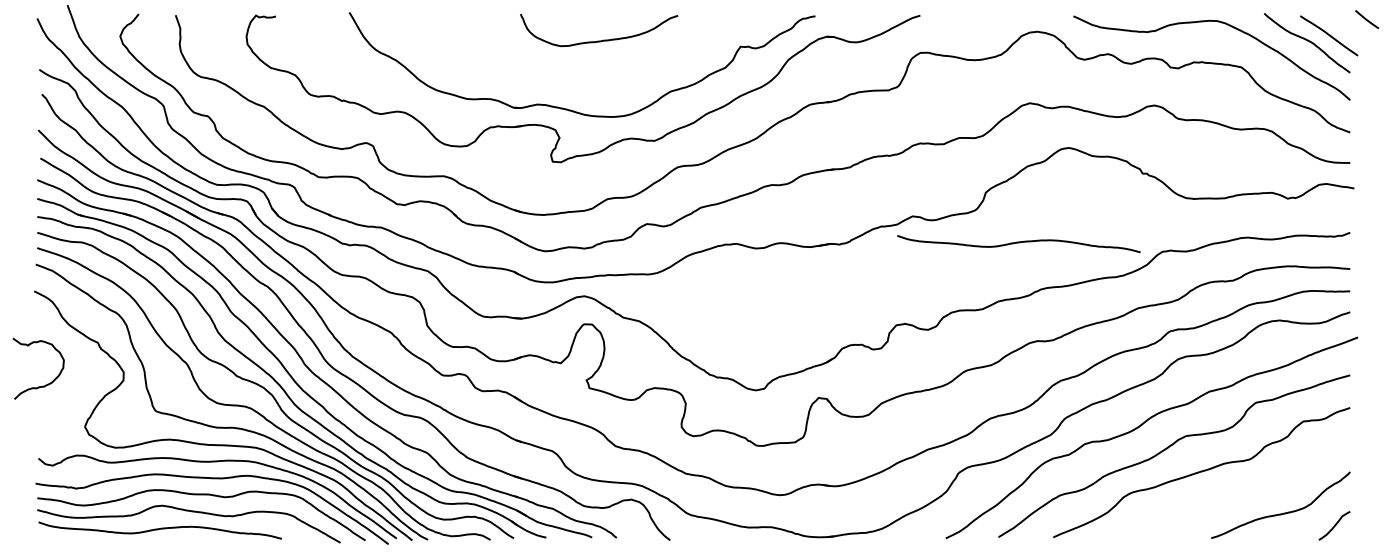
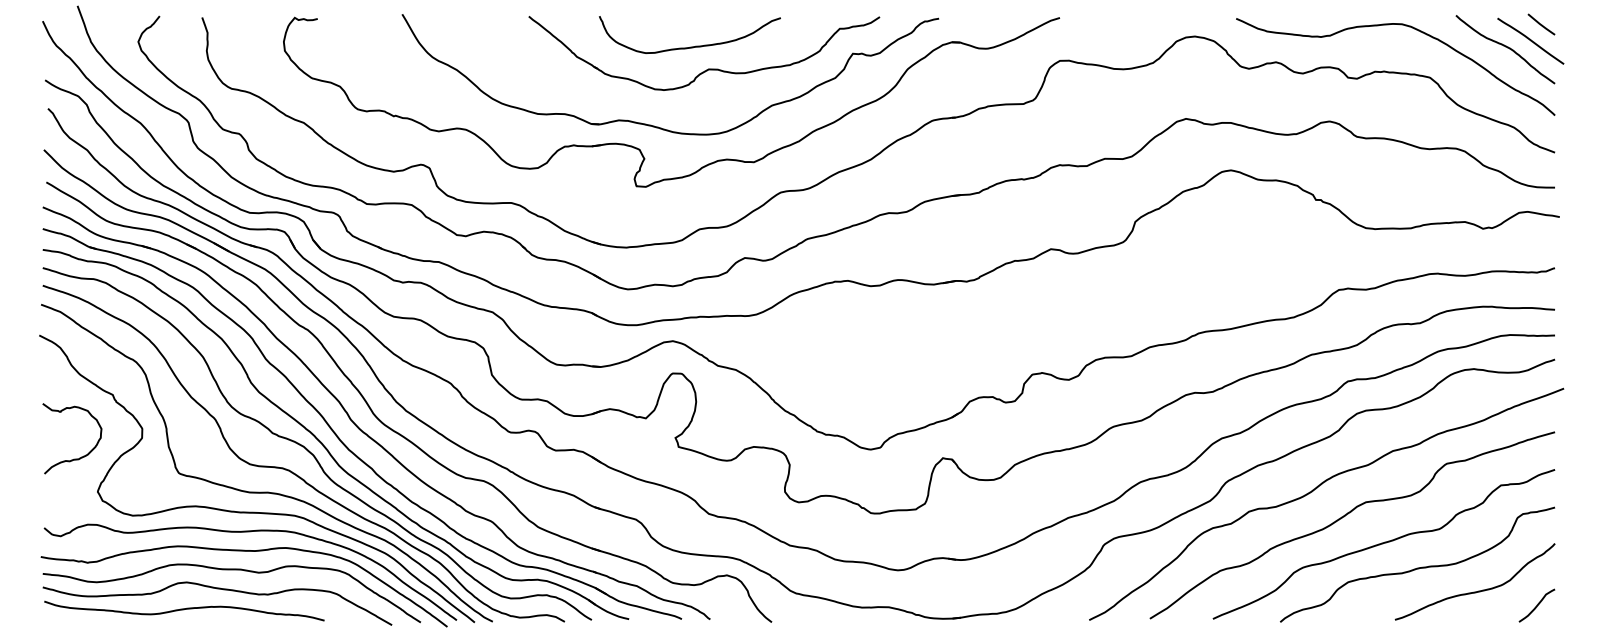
line: (1367, 19) -> (1541, 24), moved
part: (615, 59) -> (708, 68), added
curve: (1018, 243) -> (1173, 280), removed
curve: (40, 385) -> (74, 458), moved
curve: (1230, 492) -> (1417, 567), added

